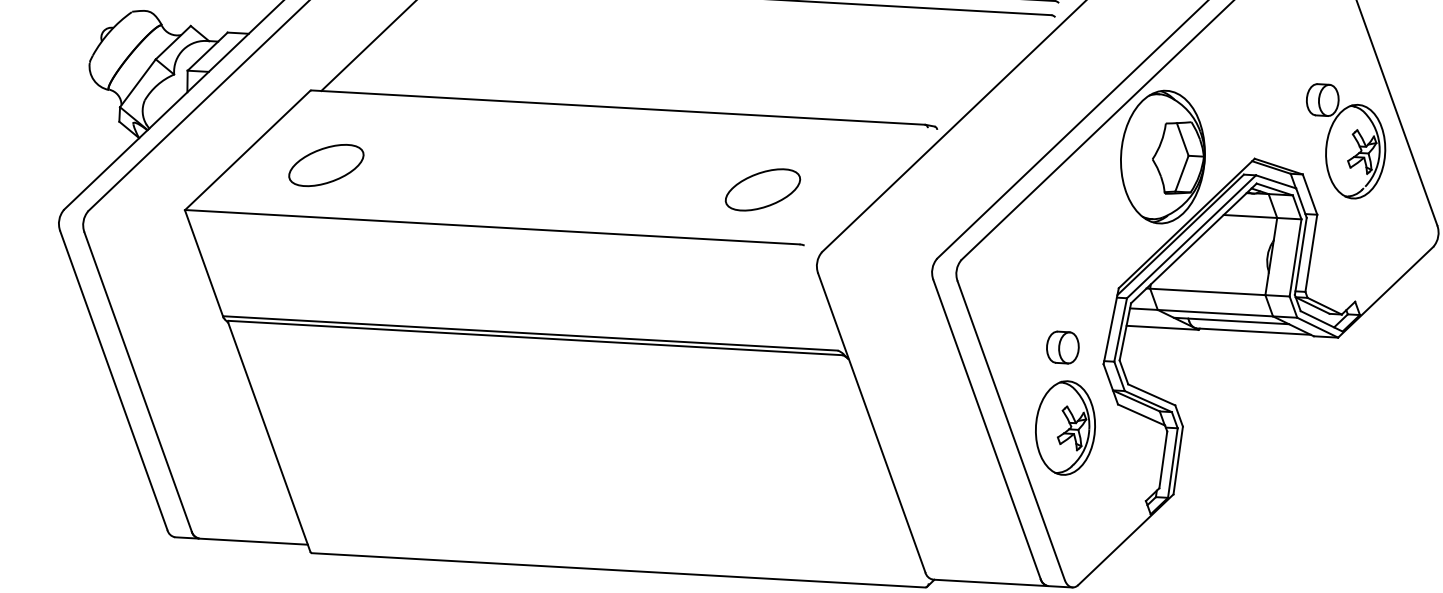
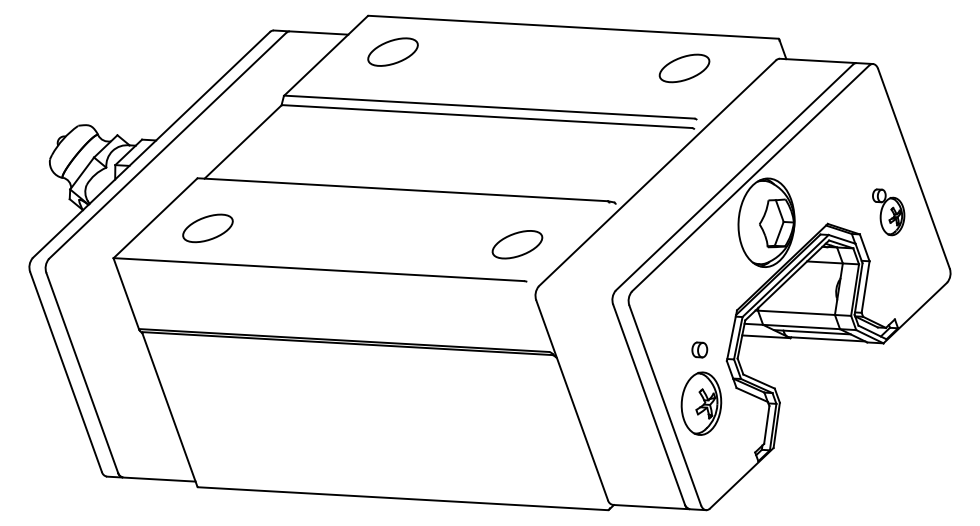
part: (1345, 141) -> (888, 212), size x0.6
part: (763, 189) -> (517, 244), moved
part: (1062, 346) -> (699, 349), size x0.7

